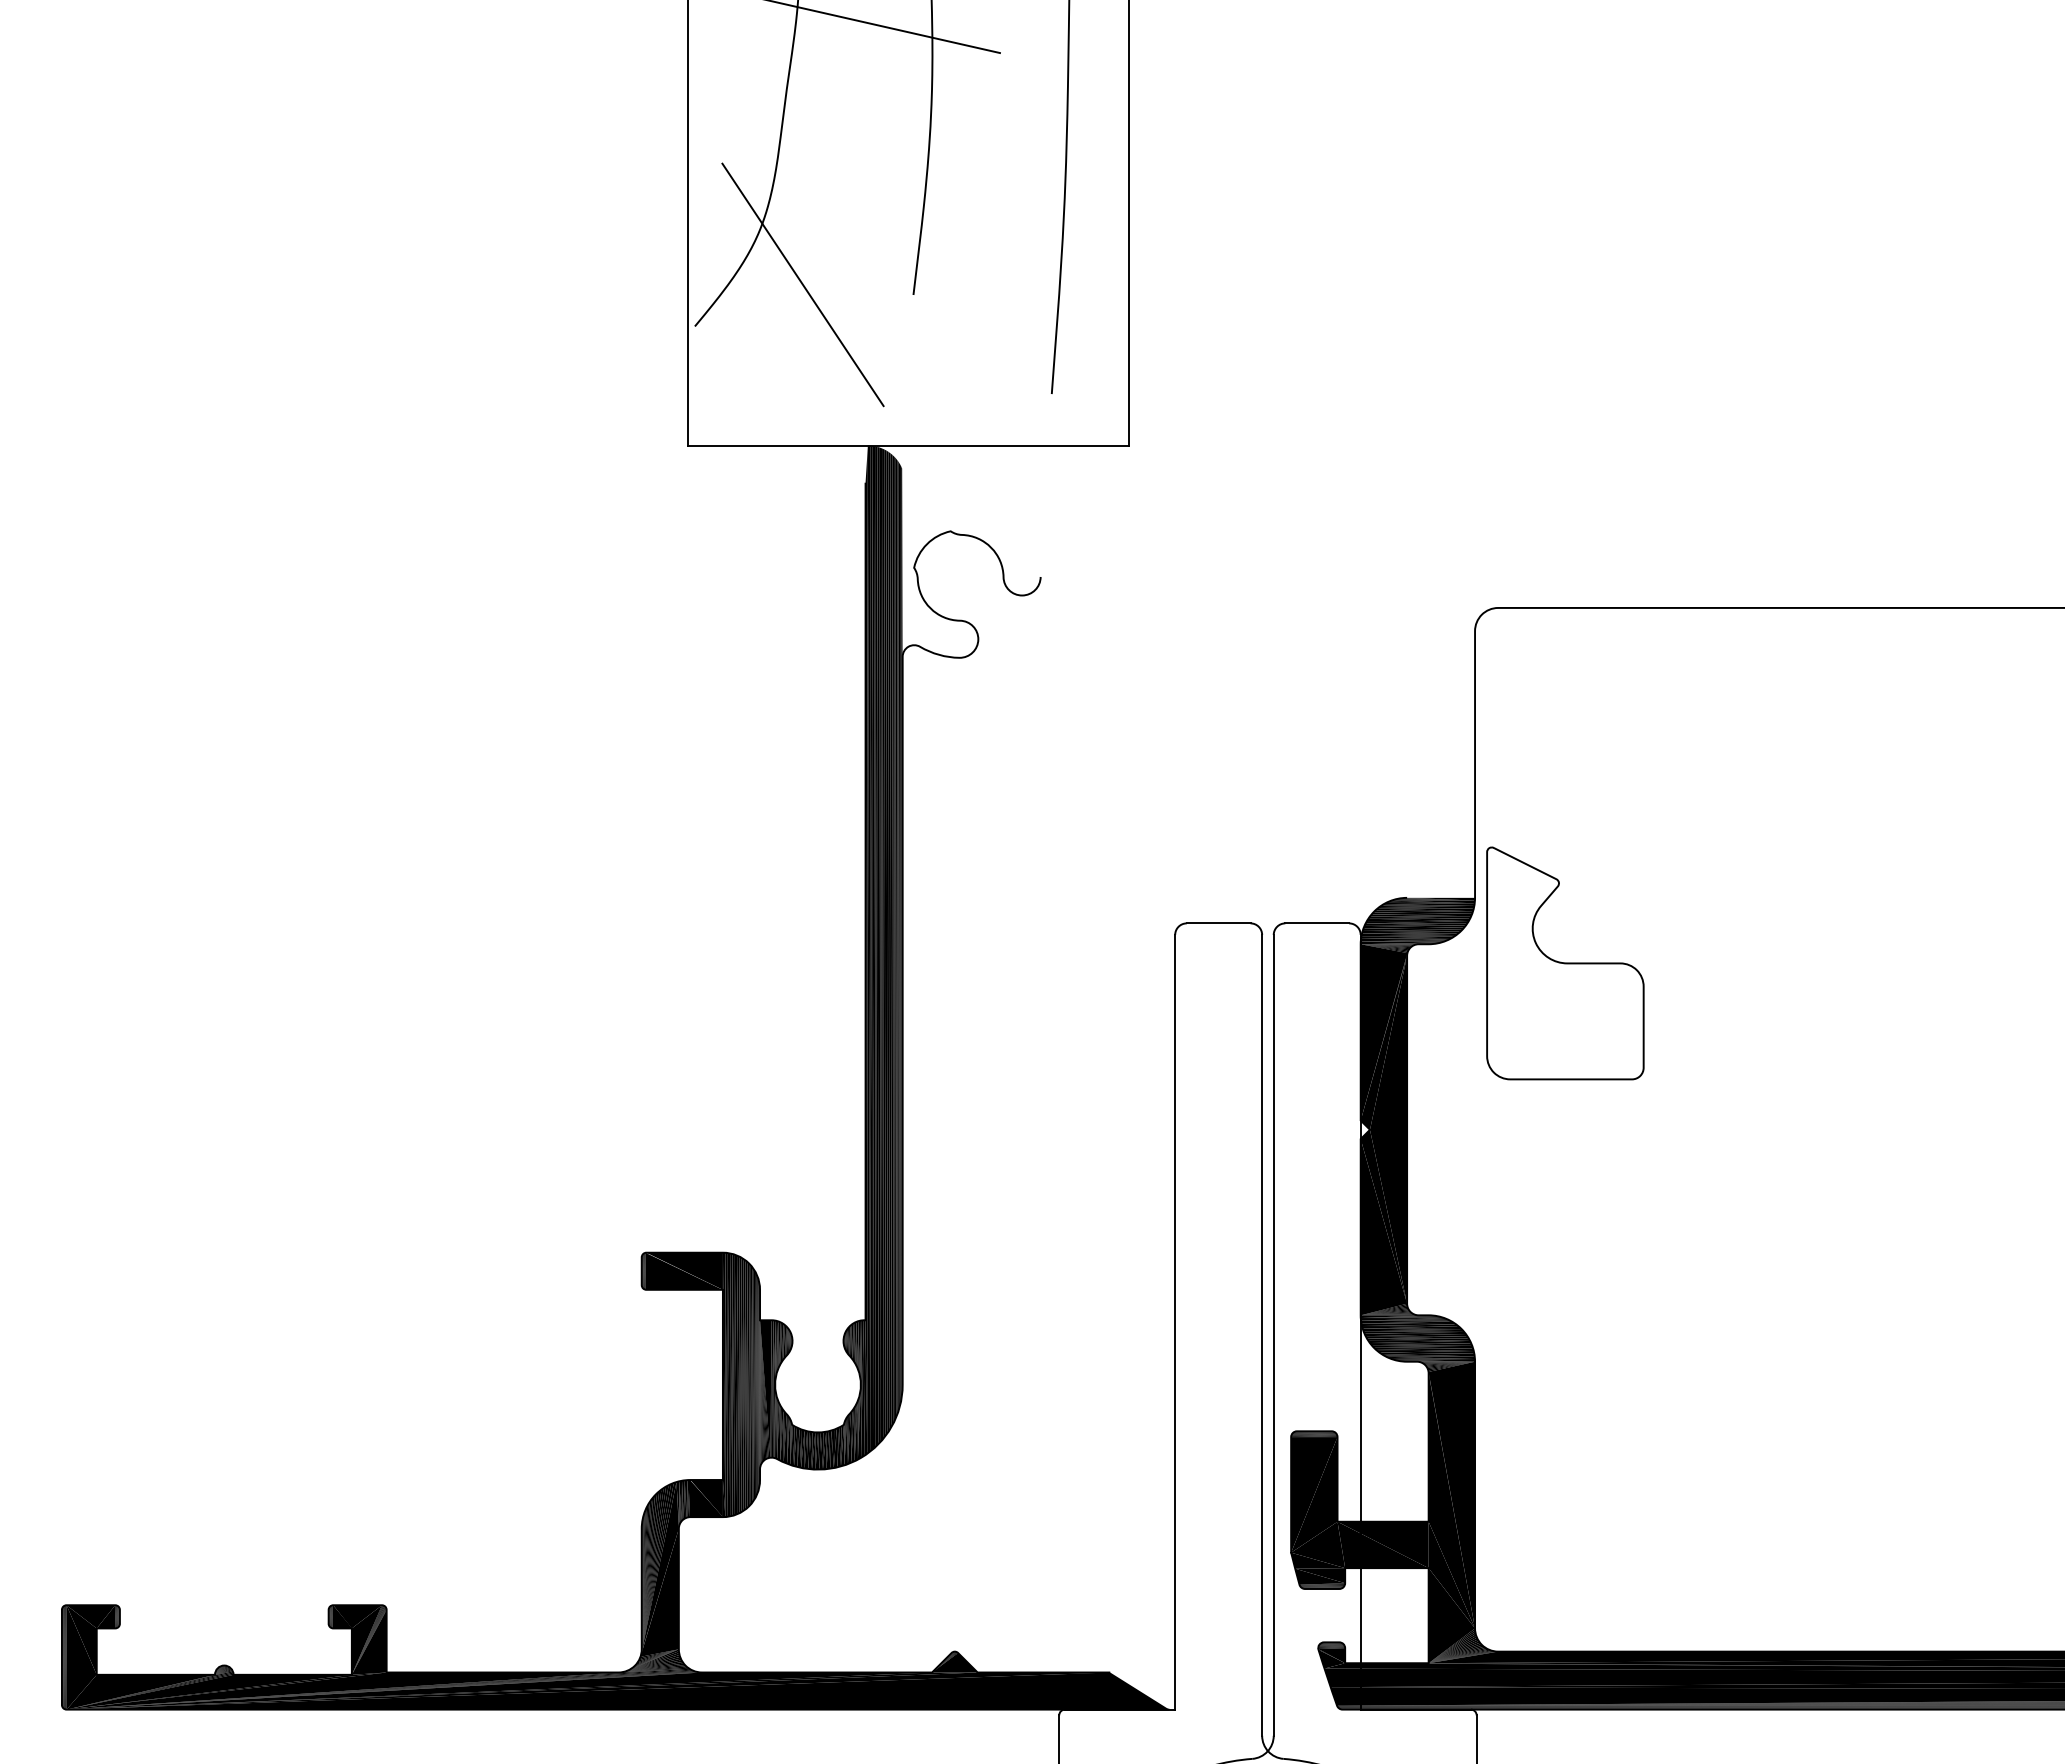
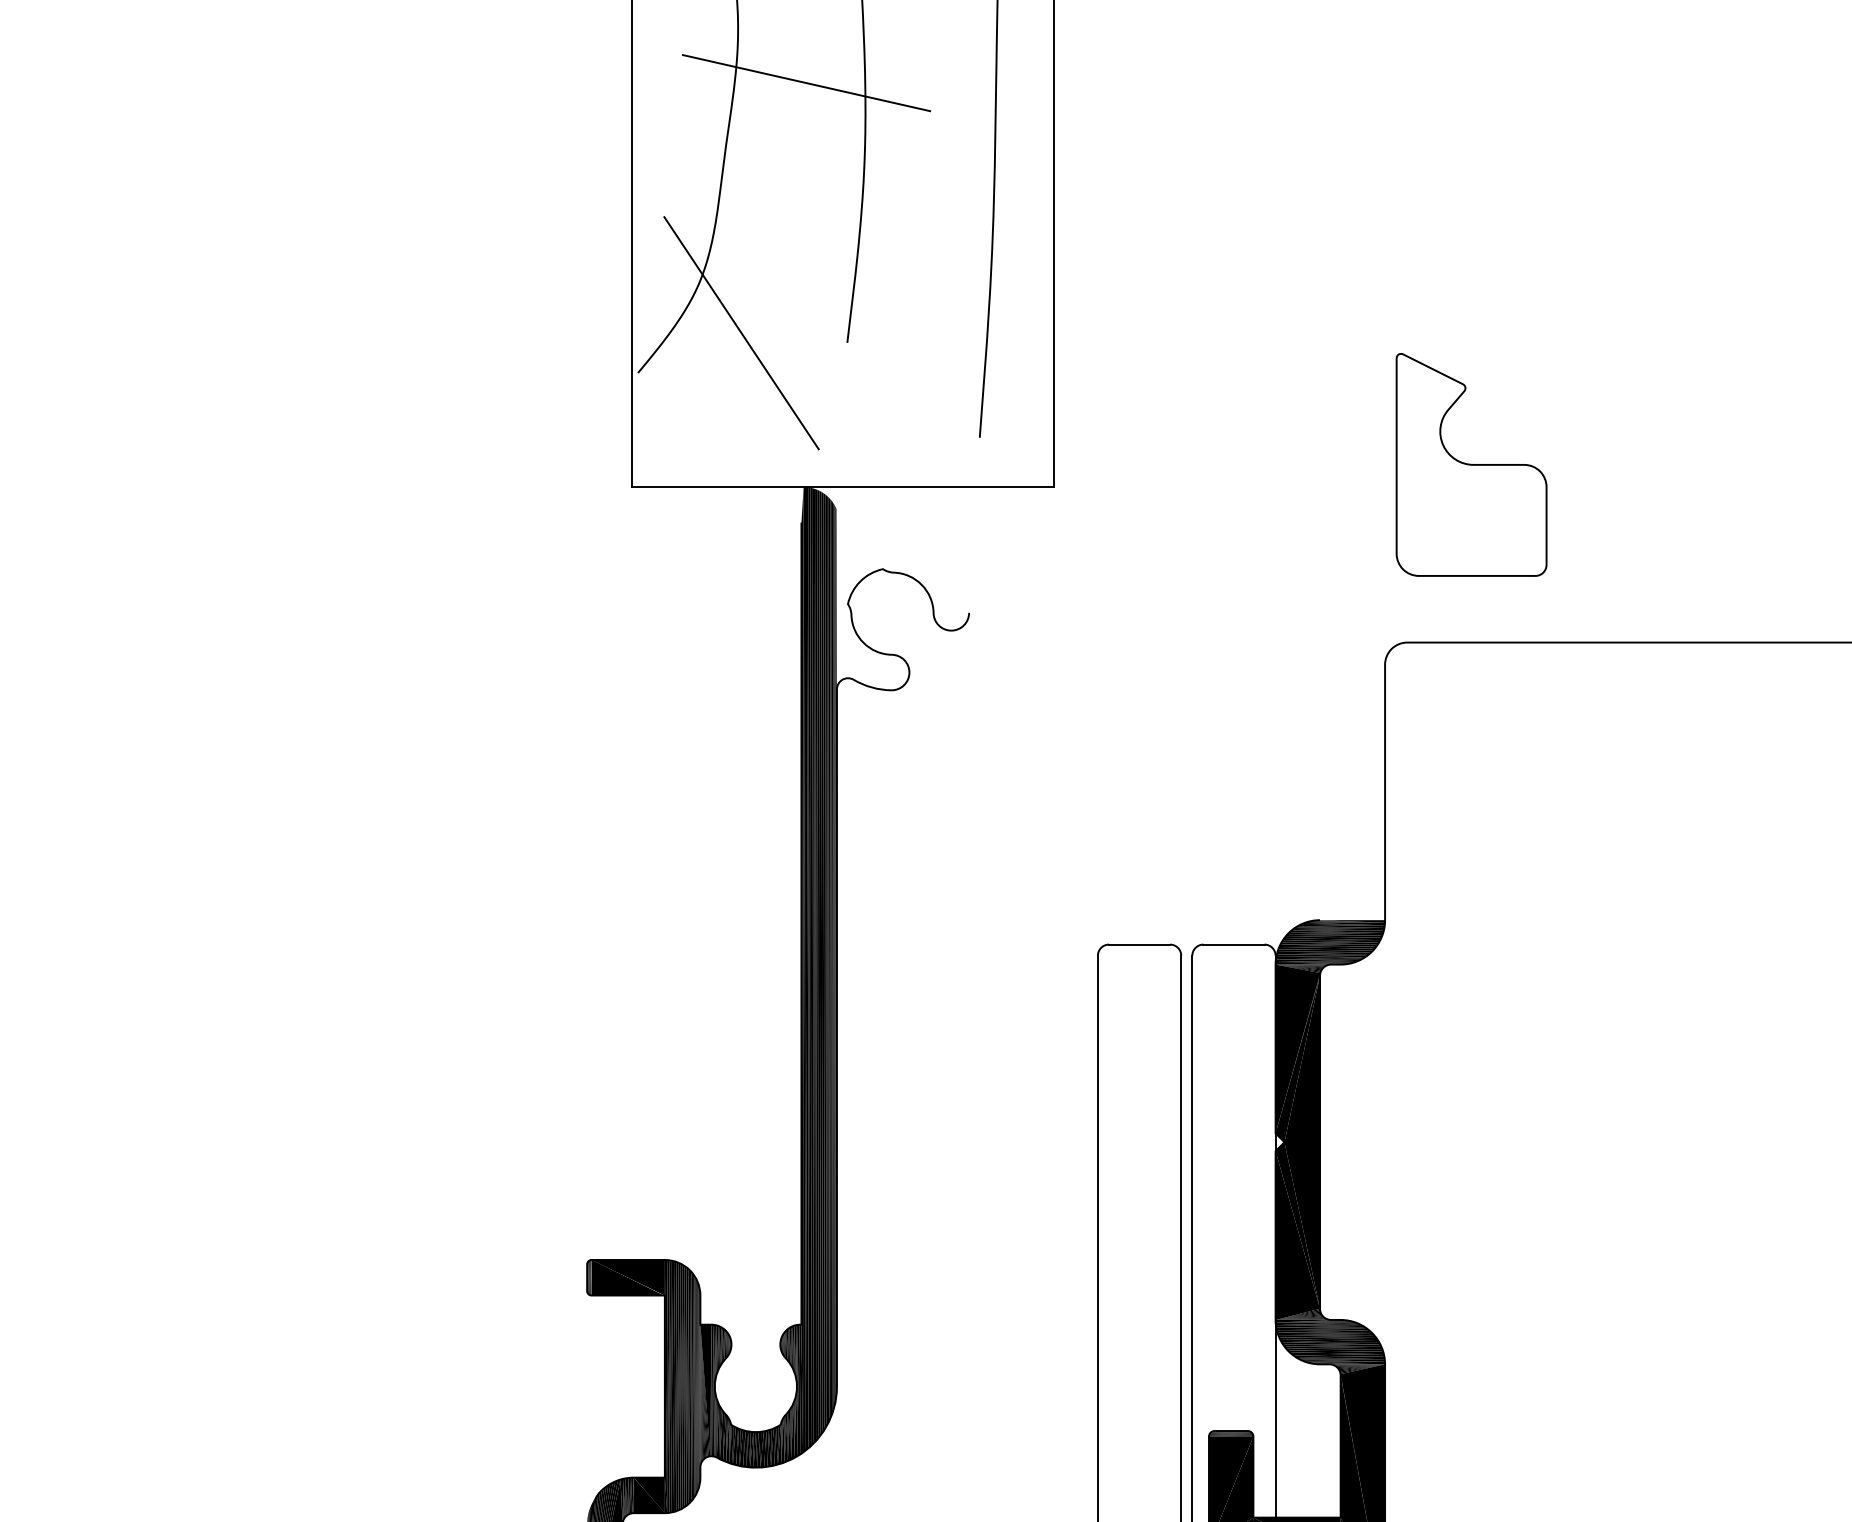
part: (1565, 963) -> (1471, 464), moved

